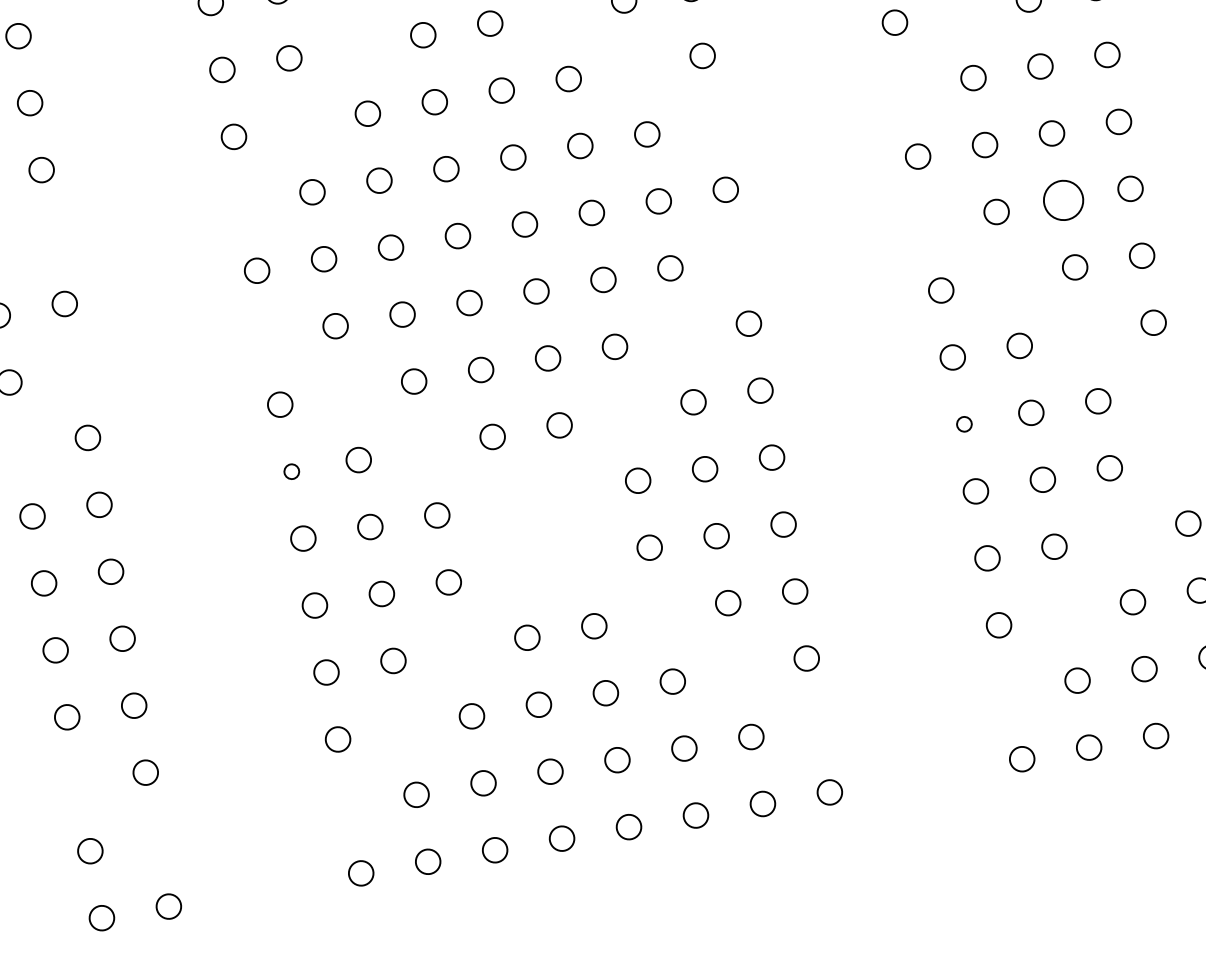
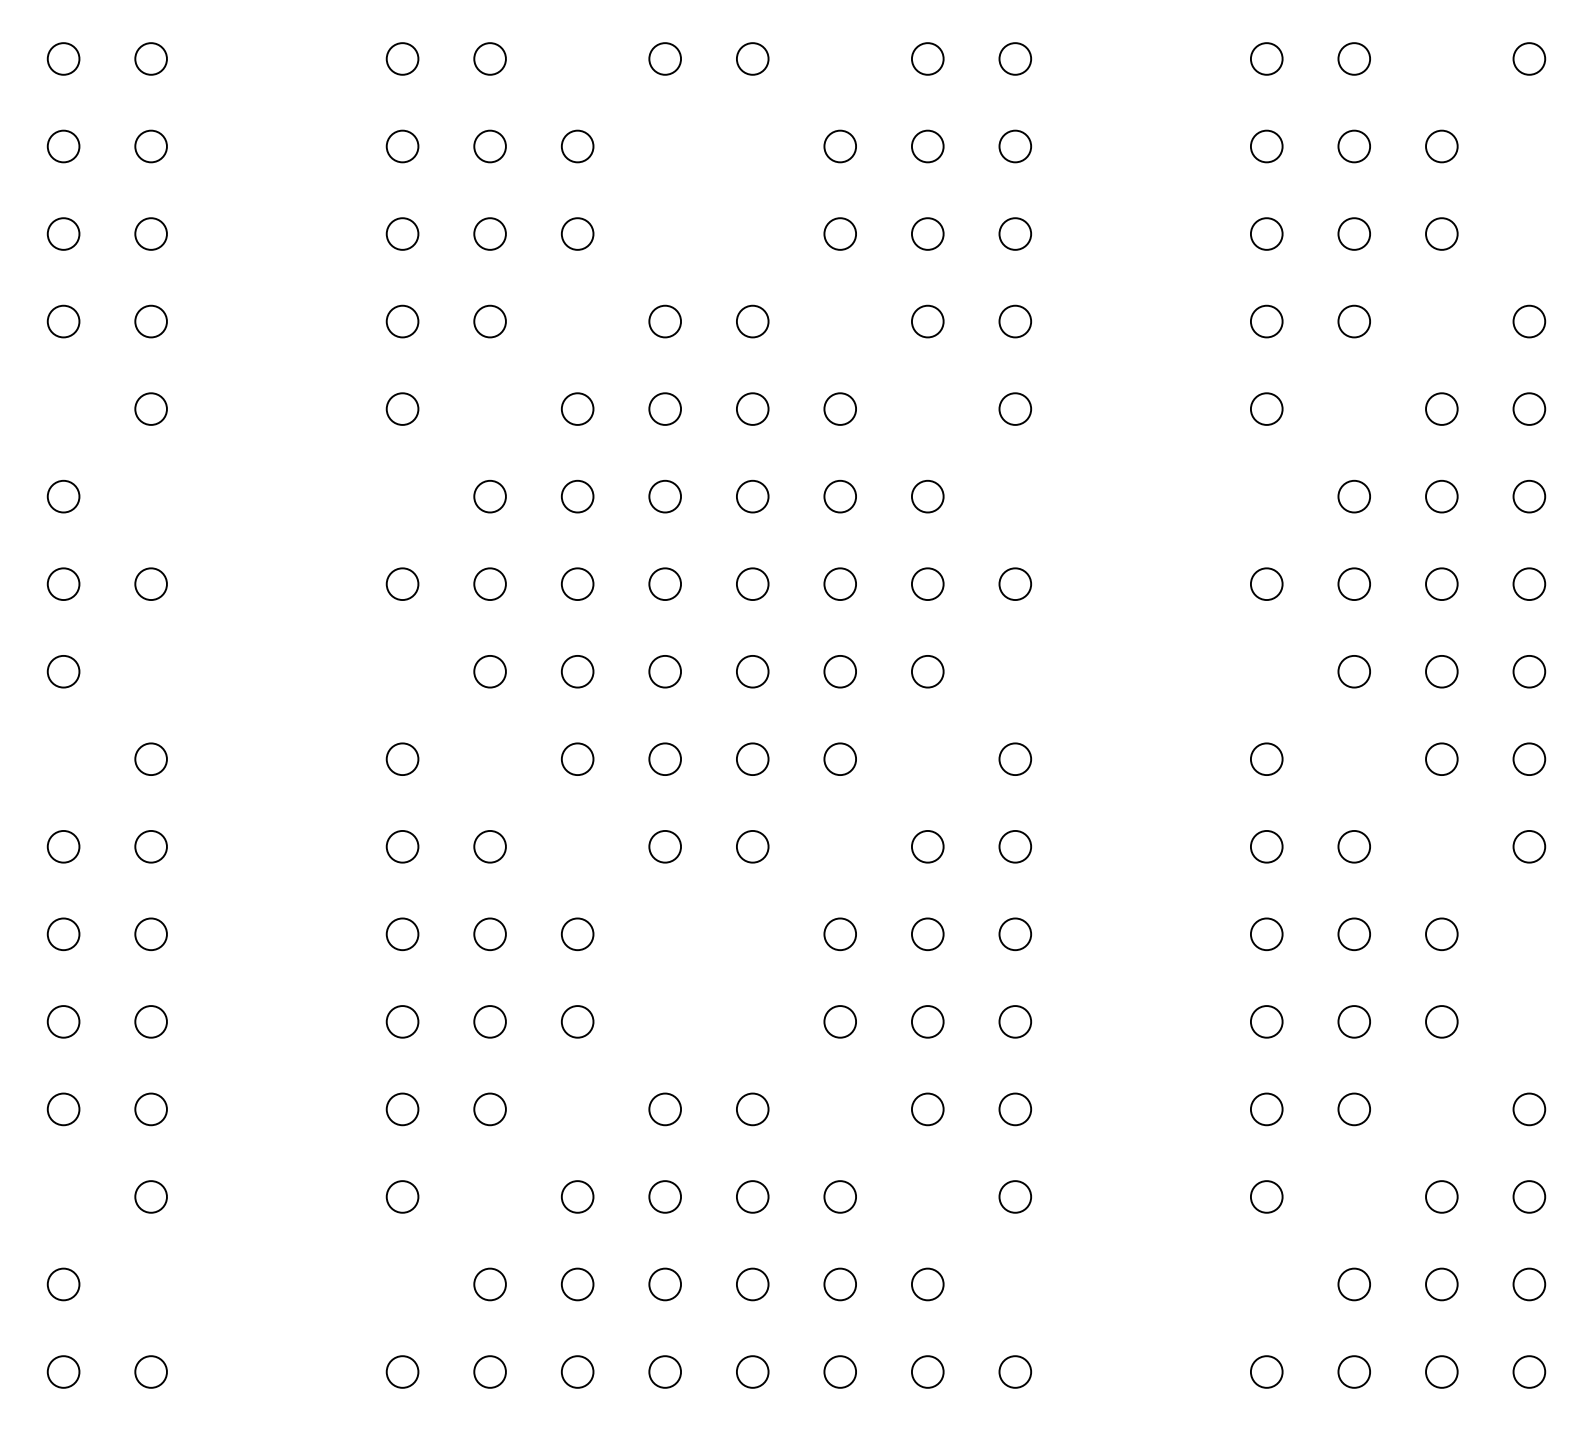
circle: (1063, 200) -> (1441, 671), size x0.62
circle: (964, 423) -> (1266, 933), size x1.67
circle: (291, 471) -> (402, 846), size x1.67

